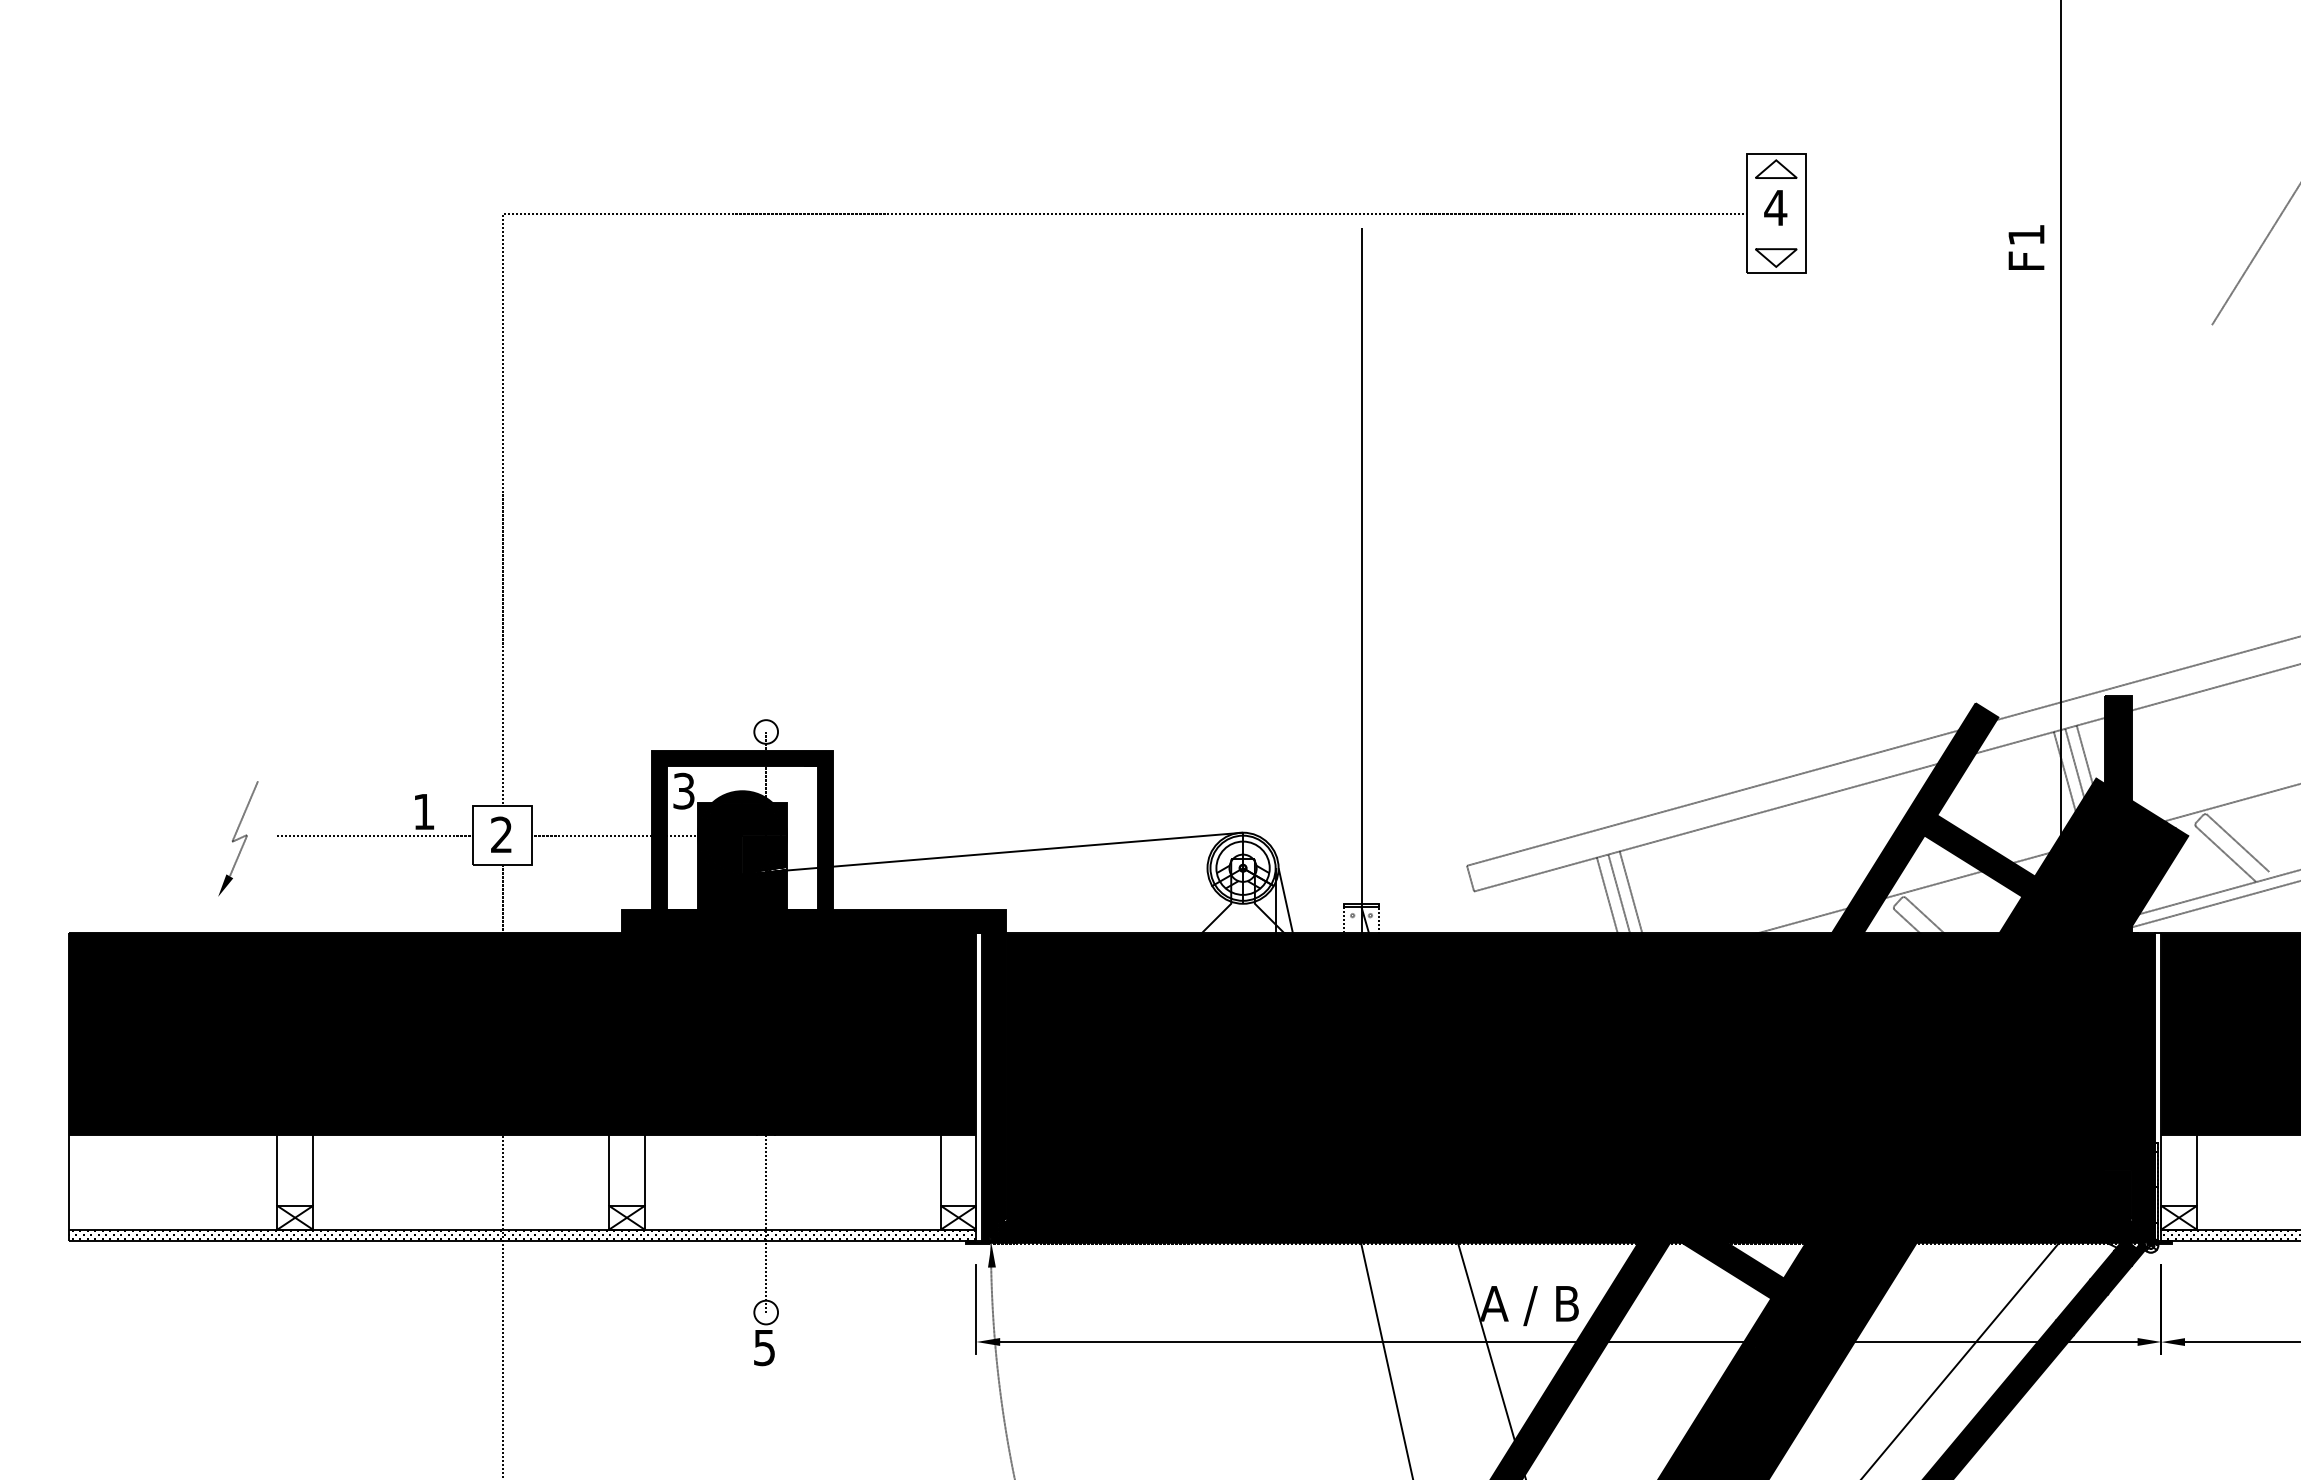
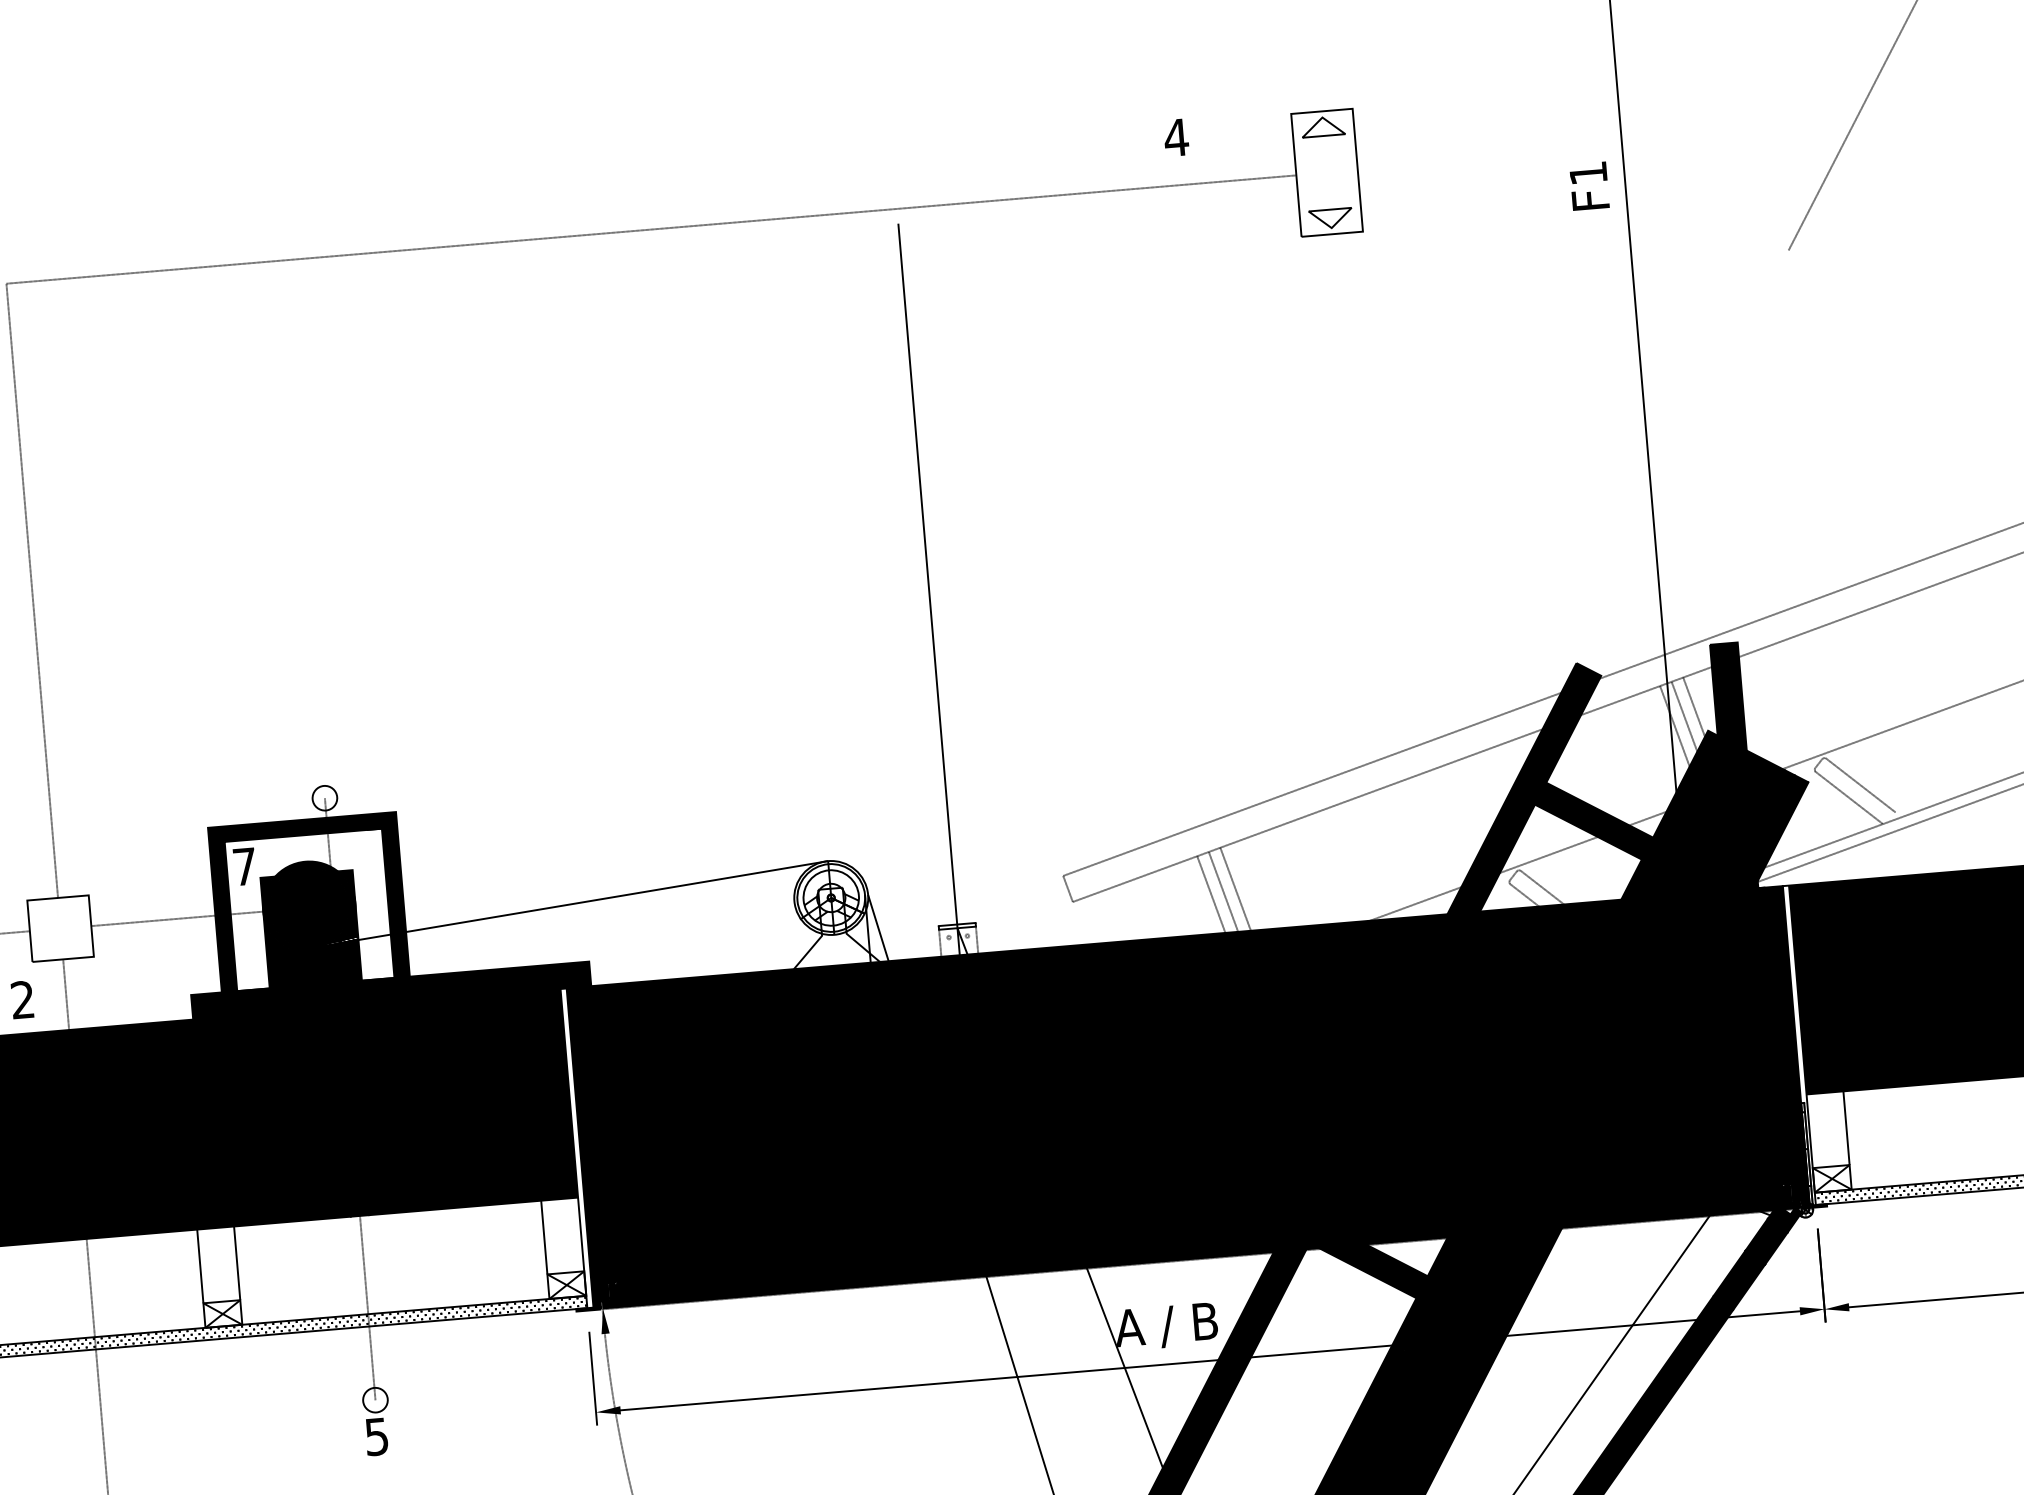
text: (1775, 207) -> (1176, 137), moved
text: (683, 790) -> (244, 866), 3 -> 7
text: (501, 834) -> (22, 999), moved

